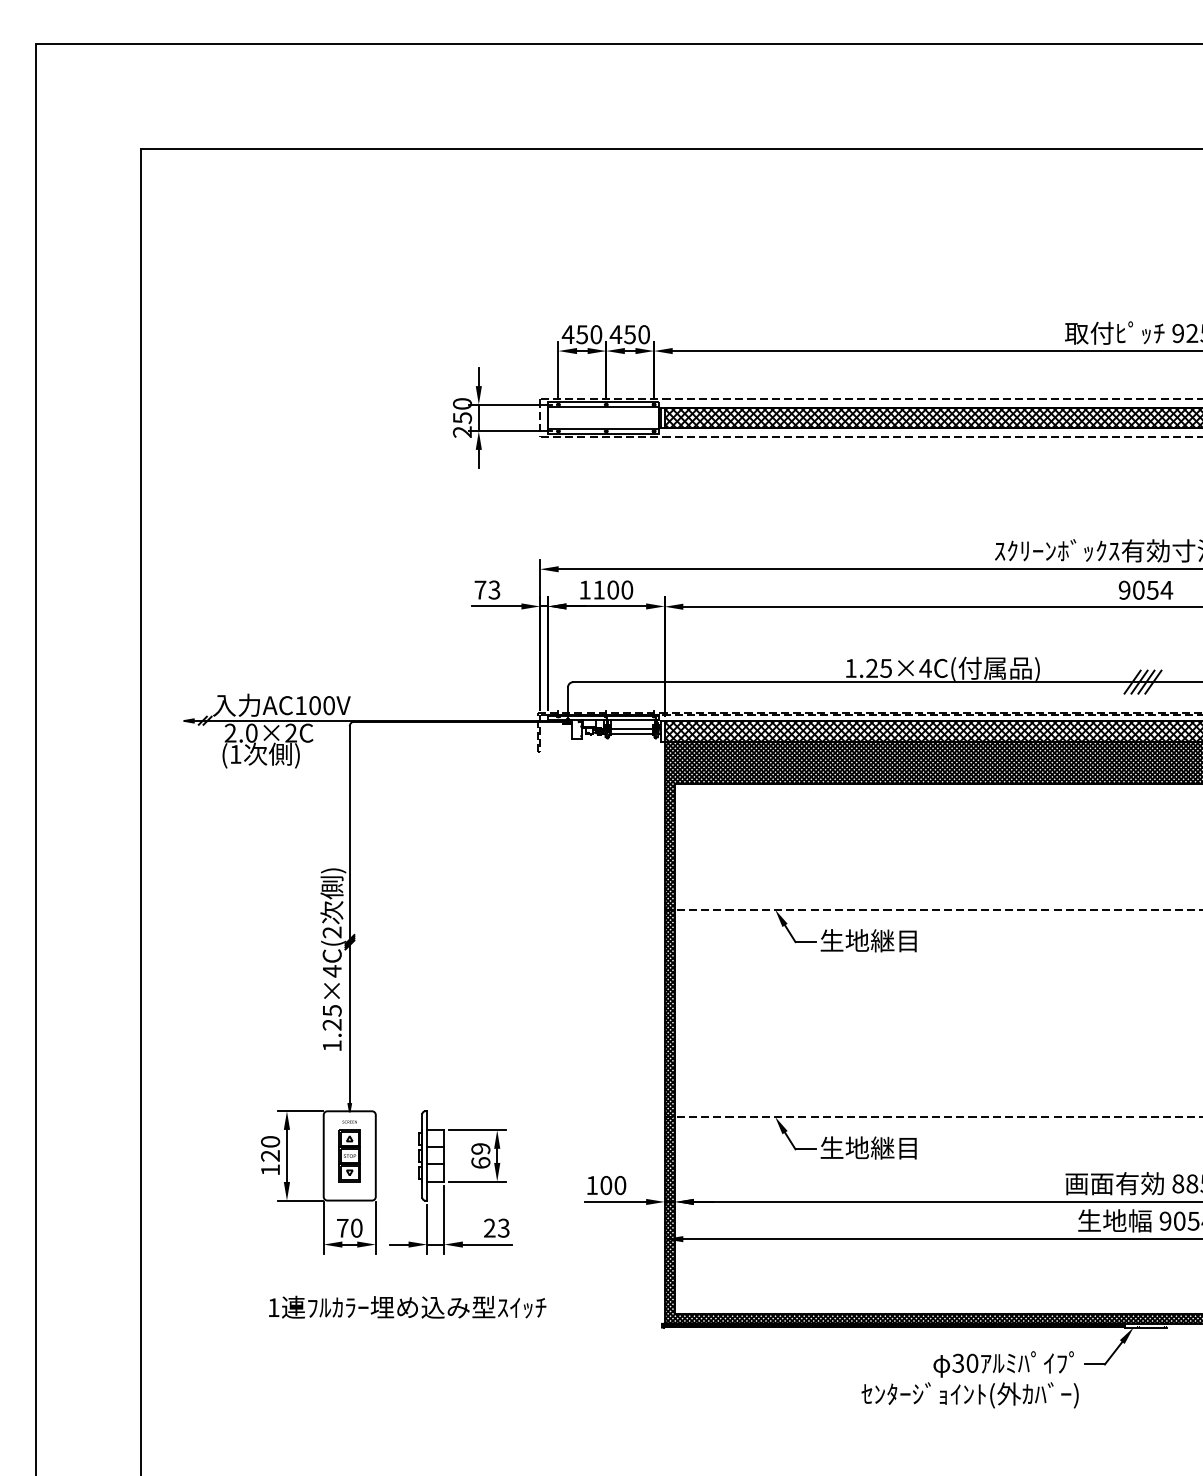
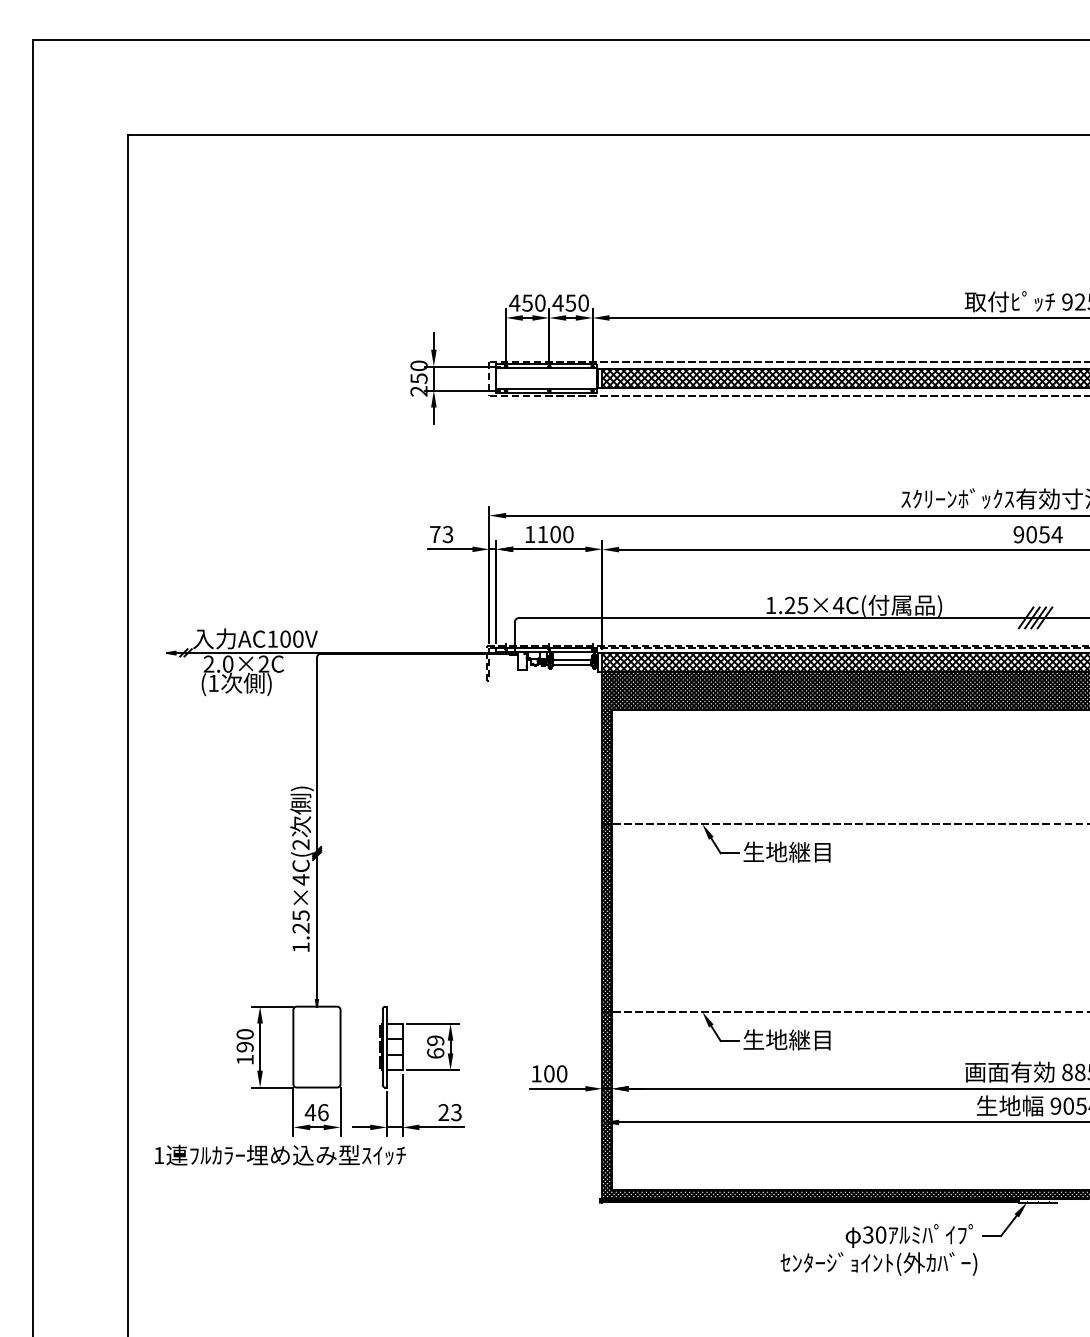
part: (349, 1150) -> (316, 1042), removed
text: (269, 1155) -> (244, 1046), 120 -> 190
text: (349, 1228) -> (316, 1112), 70 -> 46
text: (406, 1306) -> (279, 1154), moved

